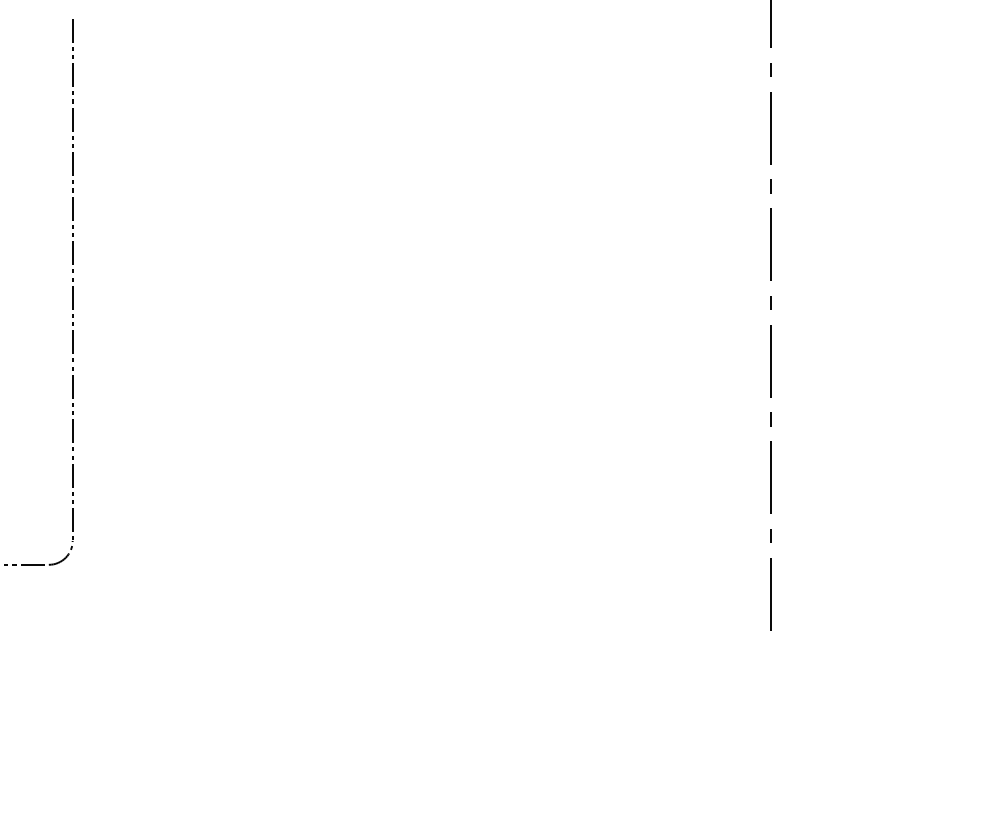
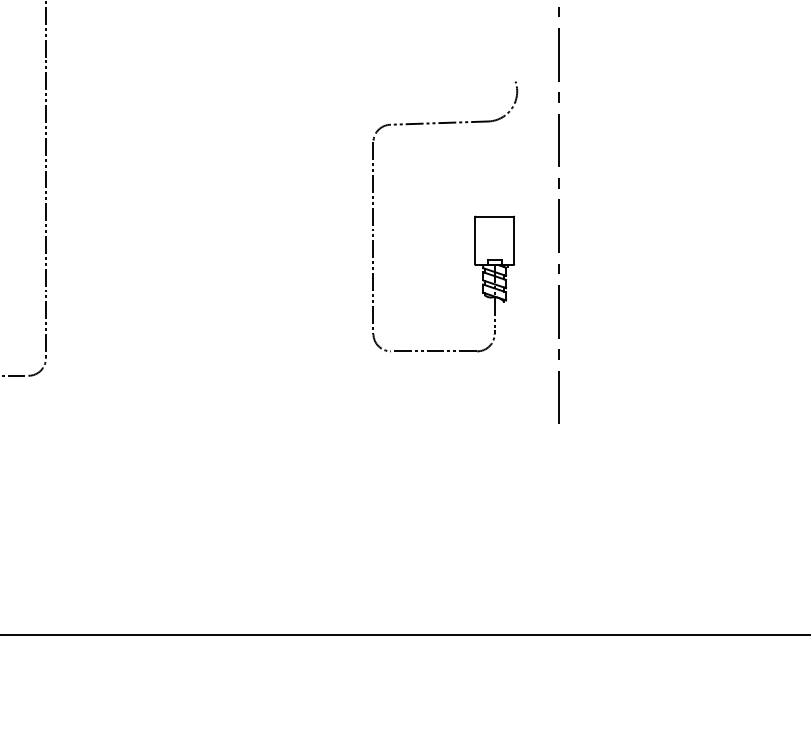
part: (655, 348) -> (474, 216), added

